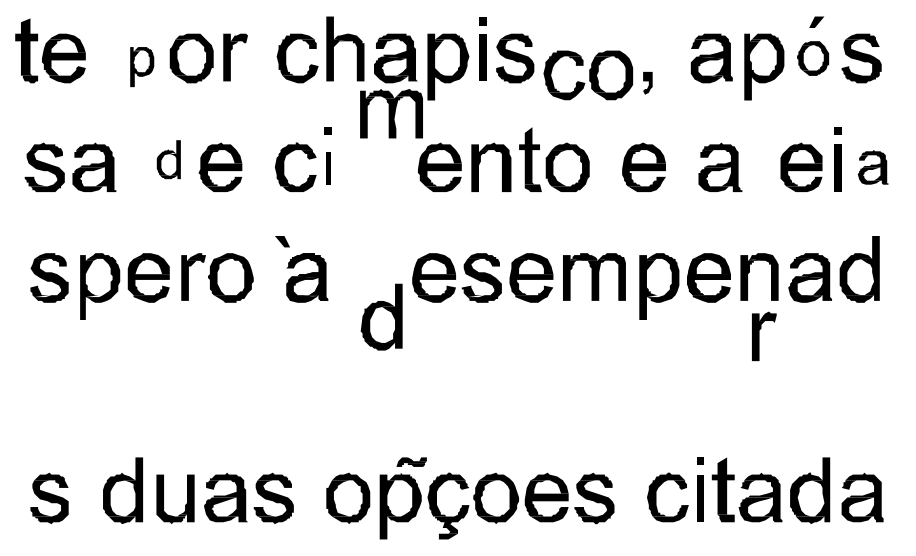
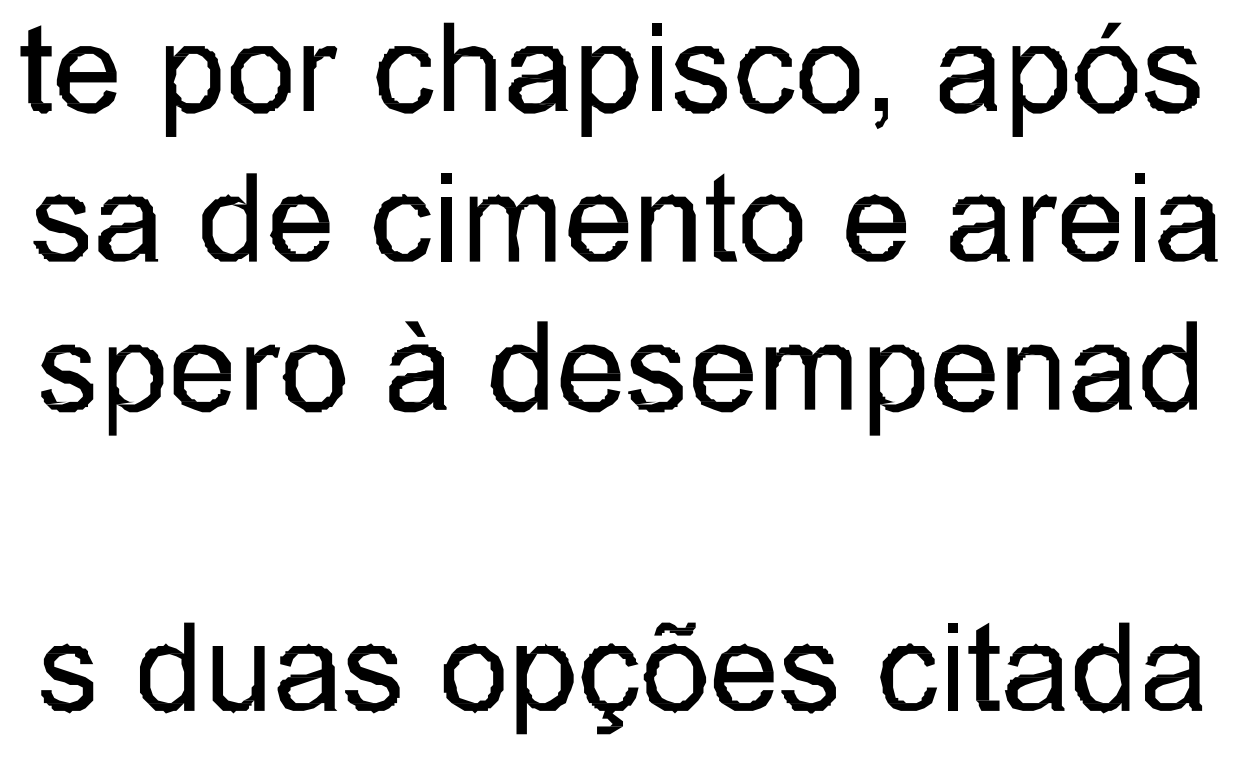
part: (813, 58) -> (1106, 79), size x1.43
part: (142, 67) -> (193, 91), size x1.67
part: (588, 75) -> (798, 79), moved
part: (391, 113) -> (512, 227), moved
part: (168, 159) -> (229, 217), size x1.67
part: (872, 167) -> (1187, 227), size x1.43
part: (328, 168) -> (446, 229), size x1.43
part: (282, 241) -> (415, 328), moved
part: (381, 316) -> (518, 366), moved
part: (764, 336) -> (1039, 227), moved
part: (411, 461) -> (674, 628), moved

